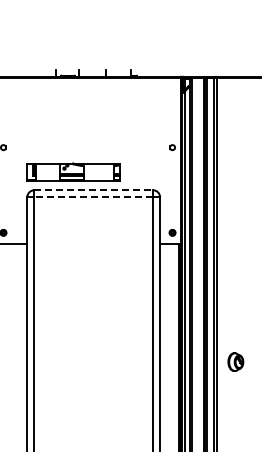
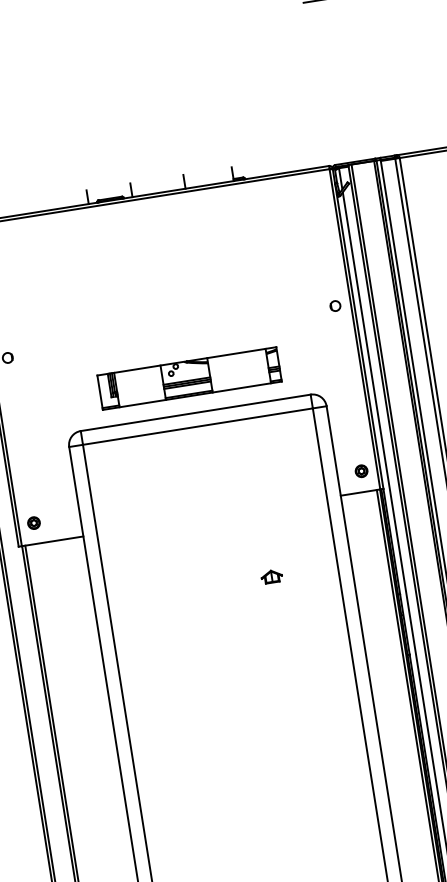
part: (73, 171) -> (189, 376), moved
line: (94, 190) -> (197, 413), dashed -> solid
line: (93, 197) -> (197, 426), dashed -> solid
part: (118, 278) -> (270, 576), added

